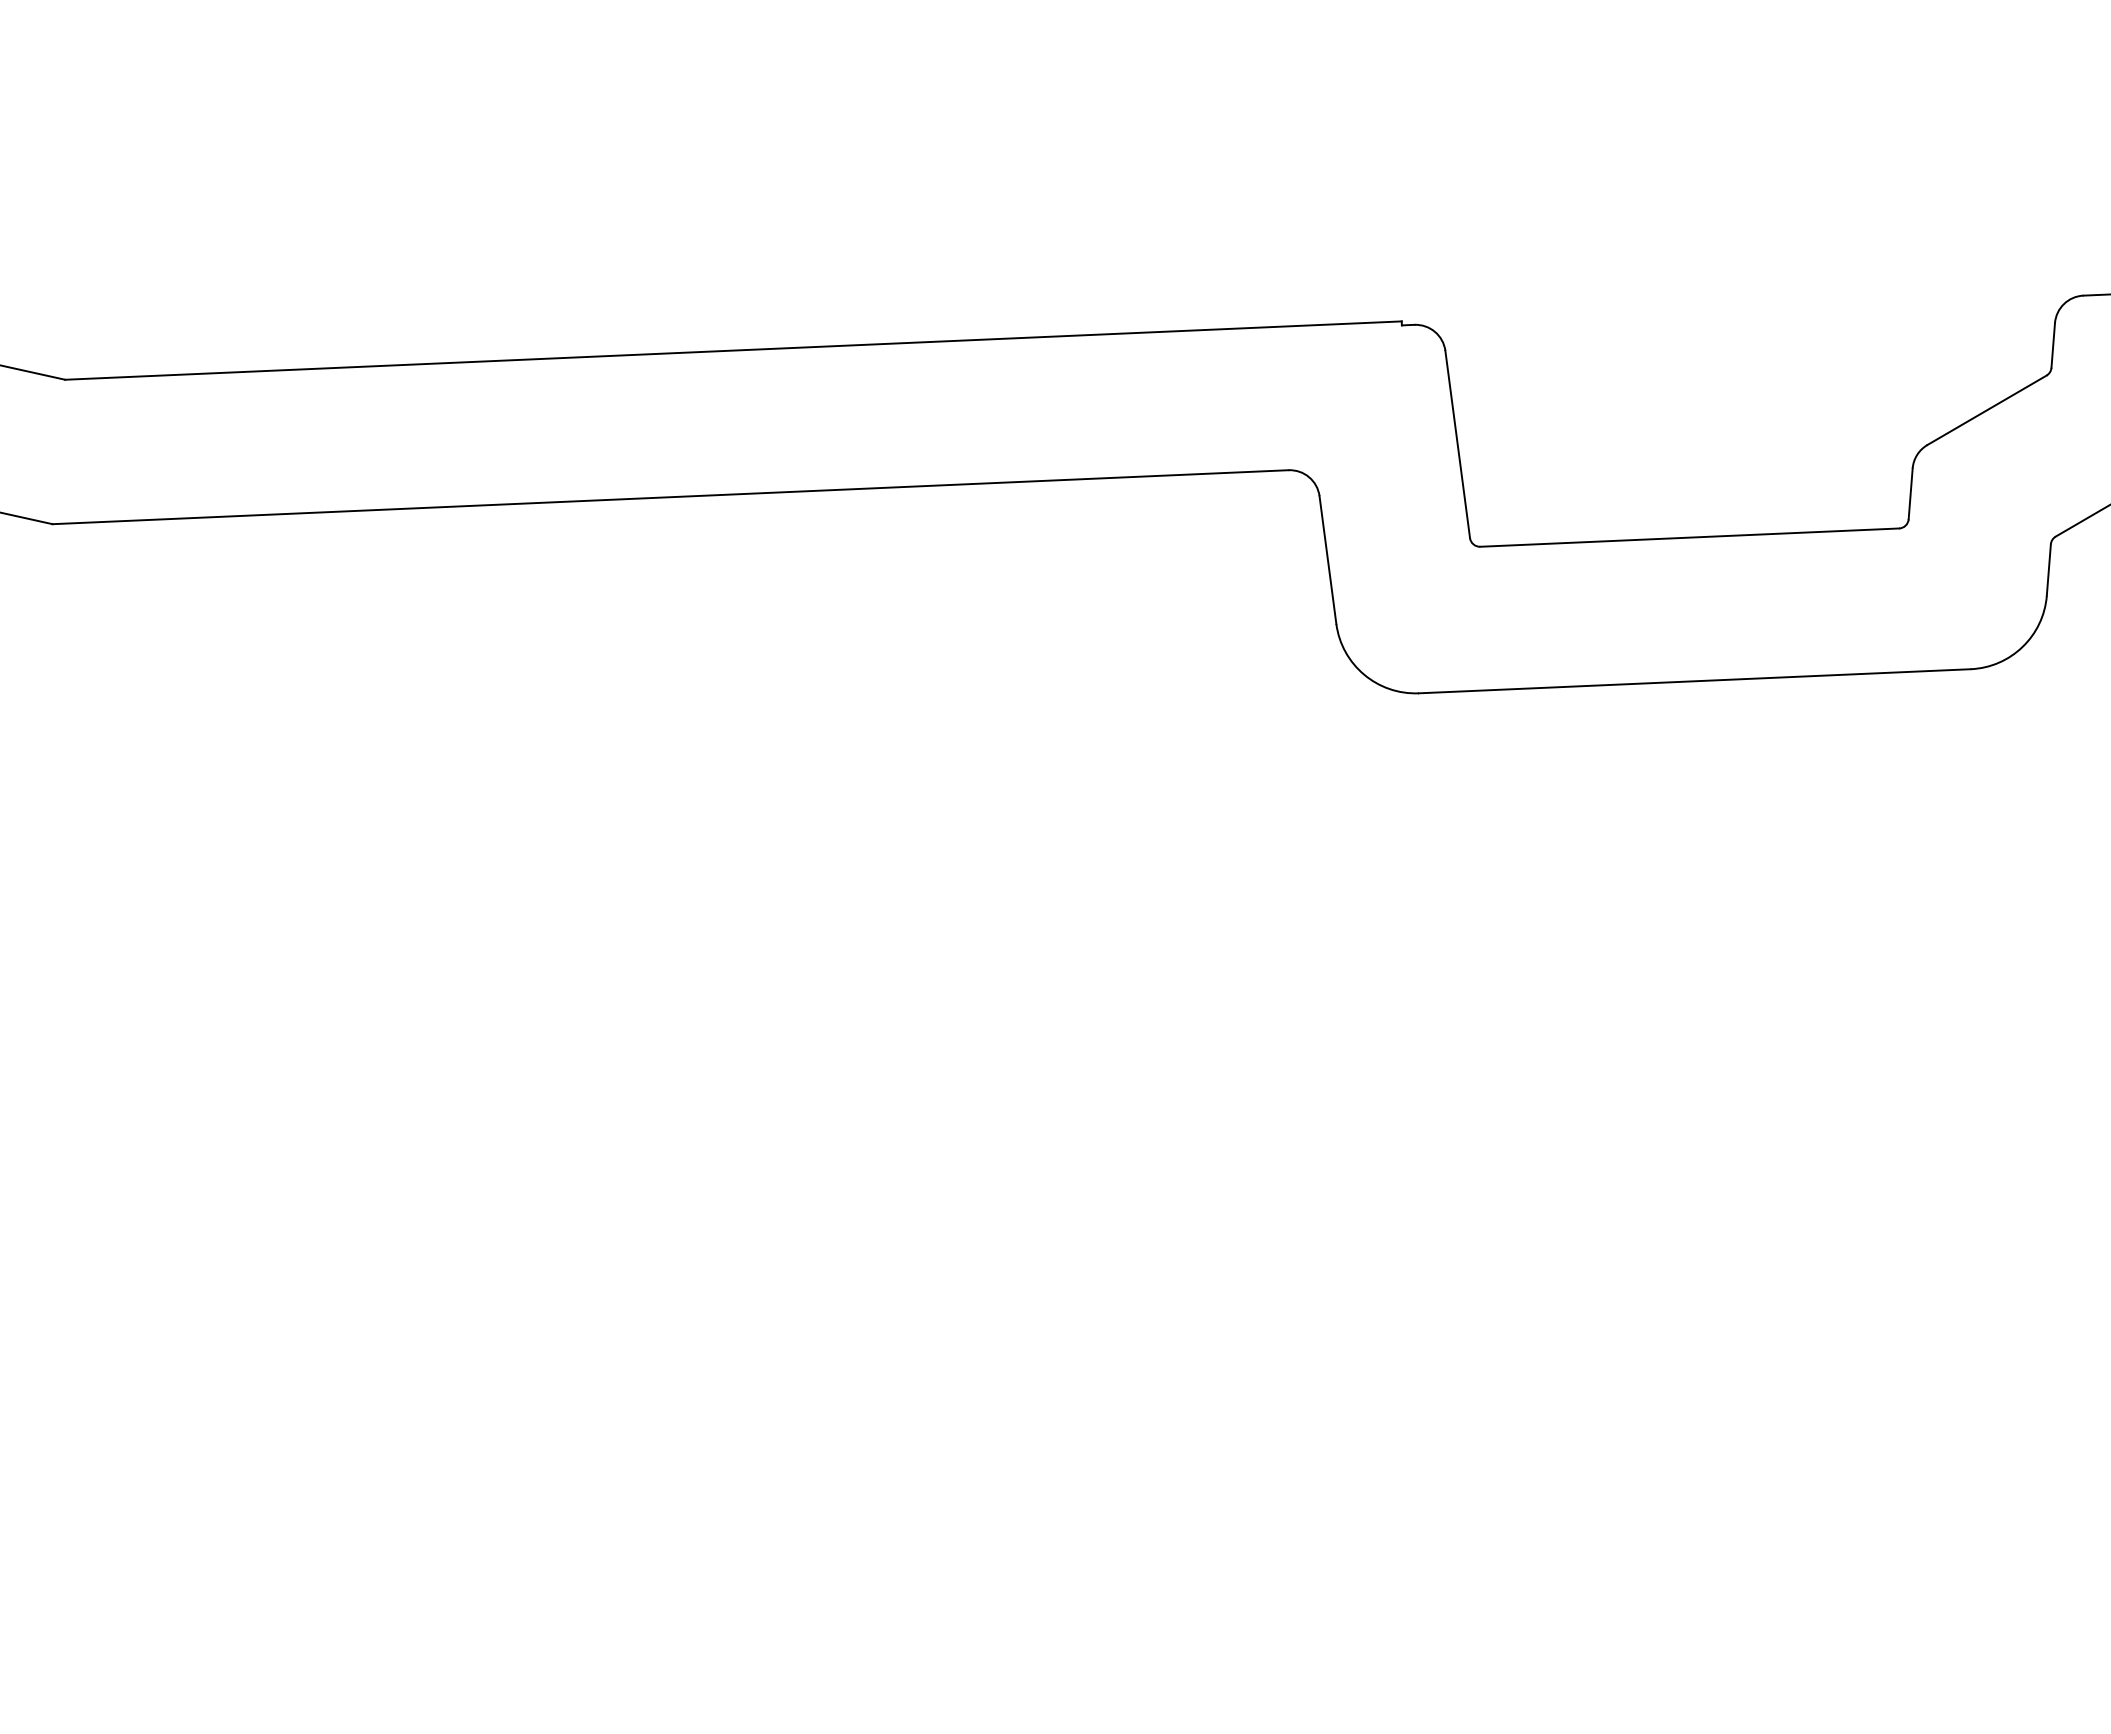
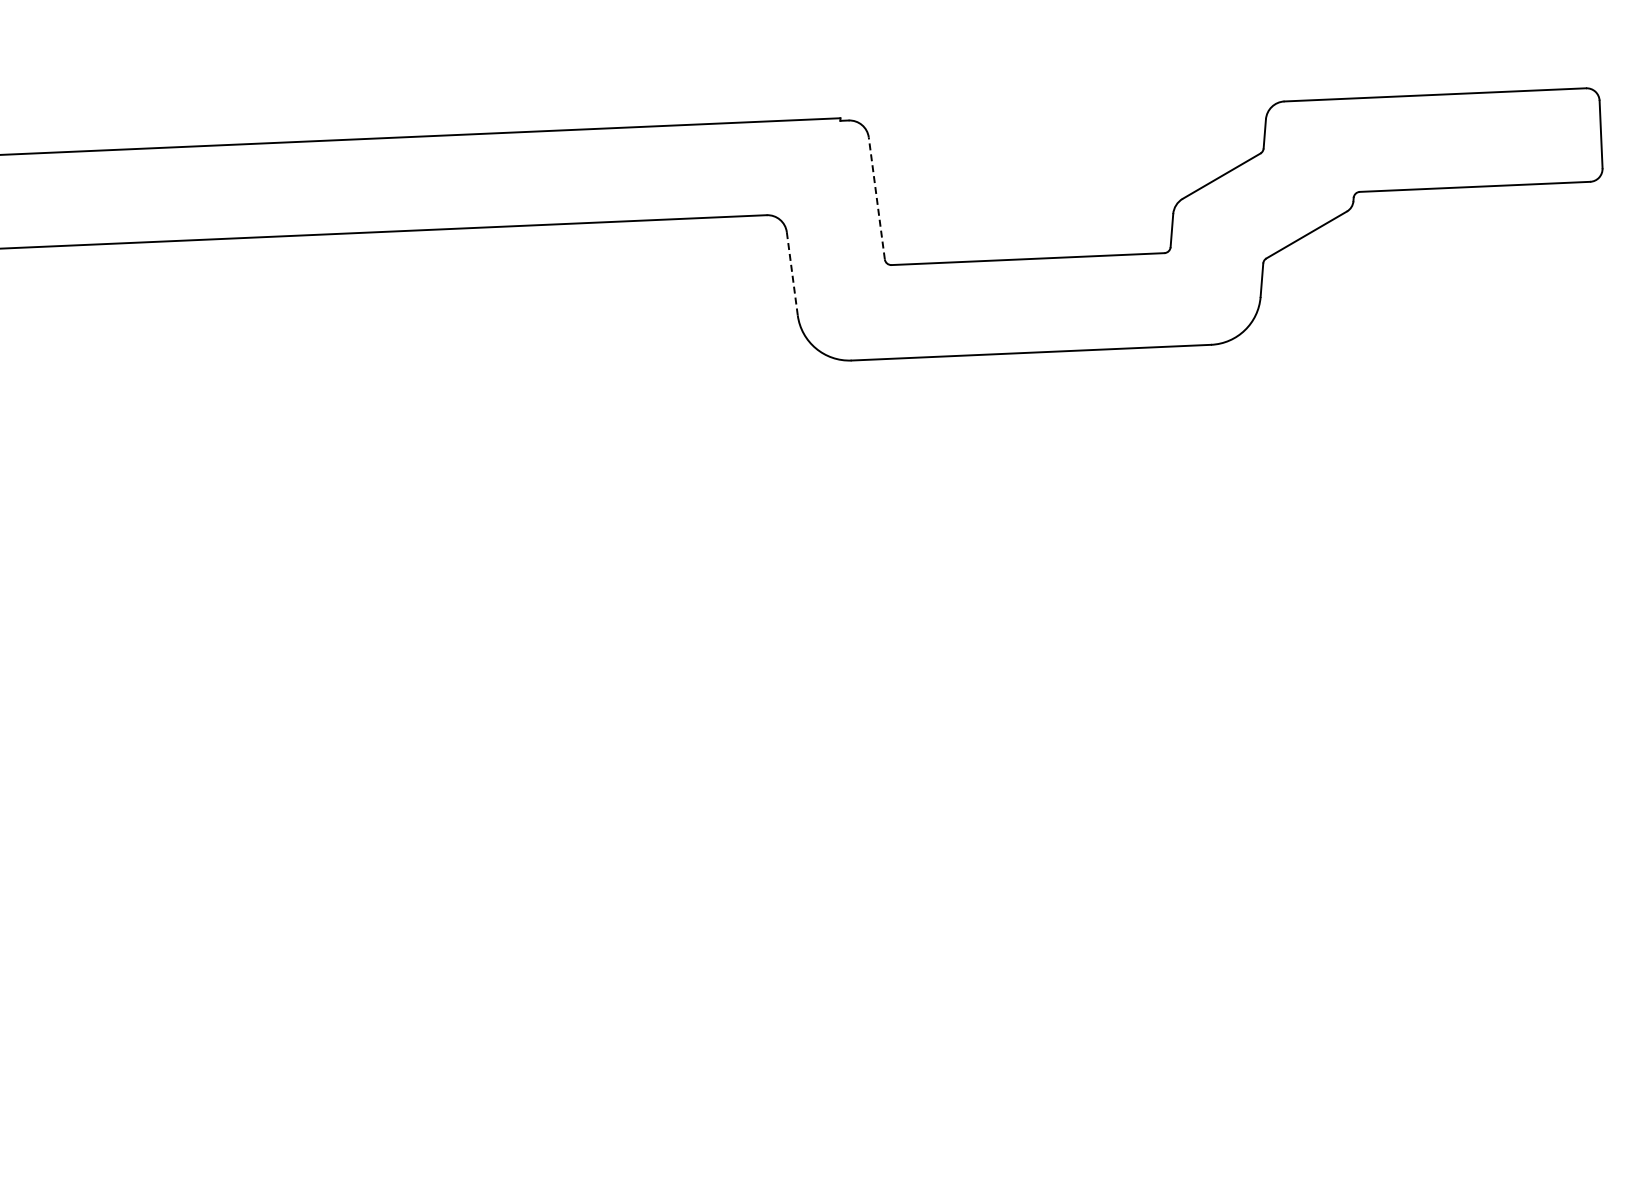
line: (1457, 444) -> (876, 198), solid -> dashed
line: (1328, 559) -> (792, 273), solid -> dashed

